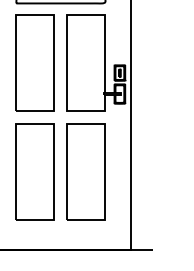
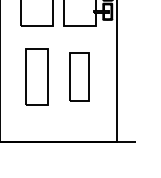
part: (34, 171) -> (36, 76), size x0.7
part: (85, 171) -> (78, 76), size x0.6

